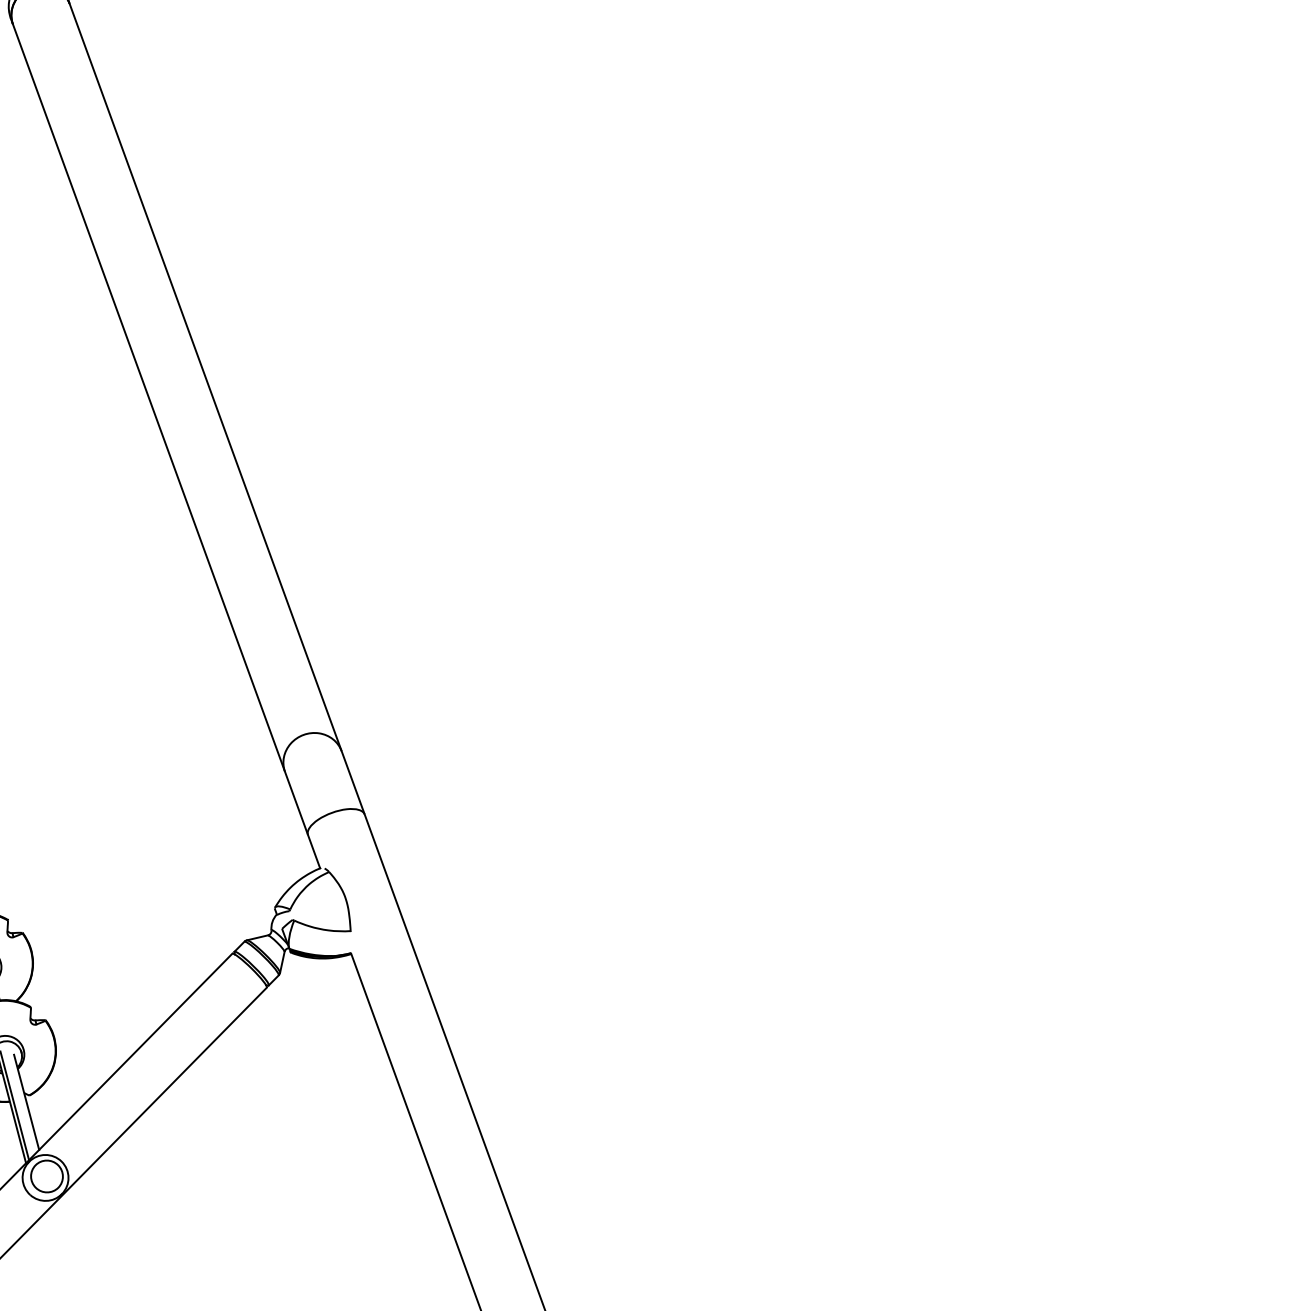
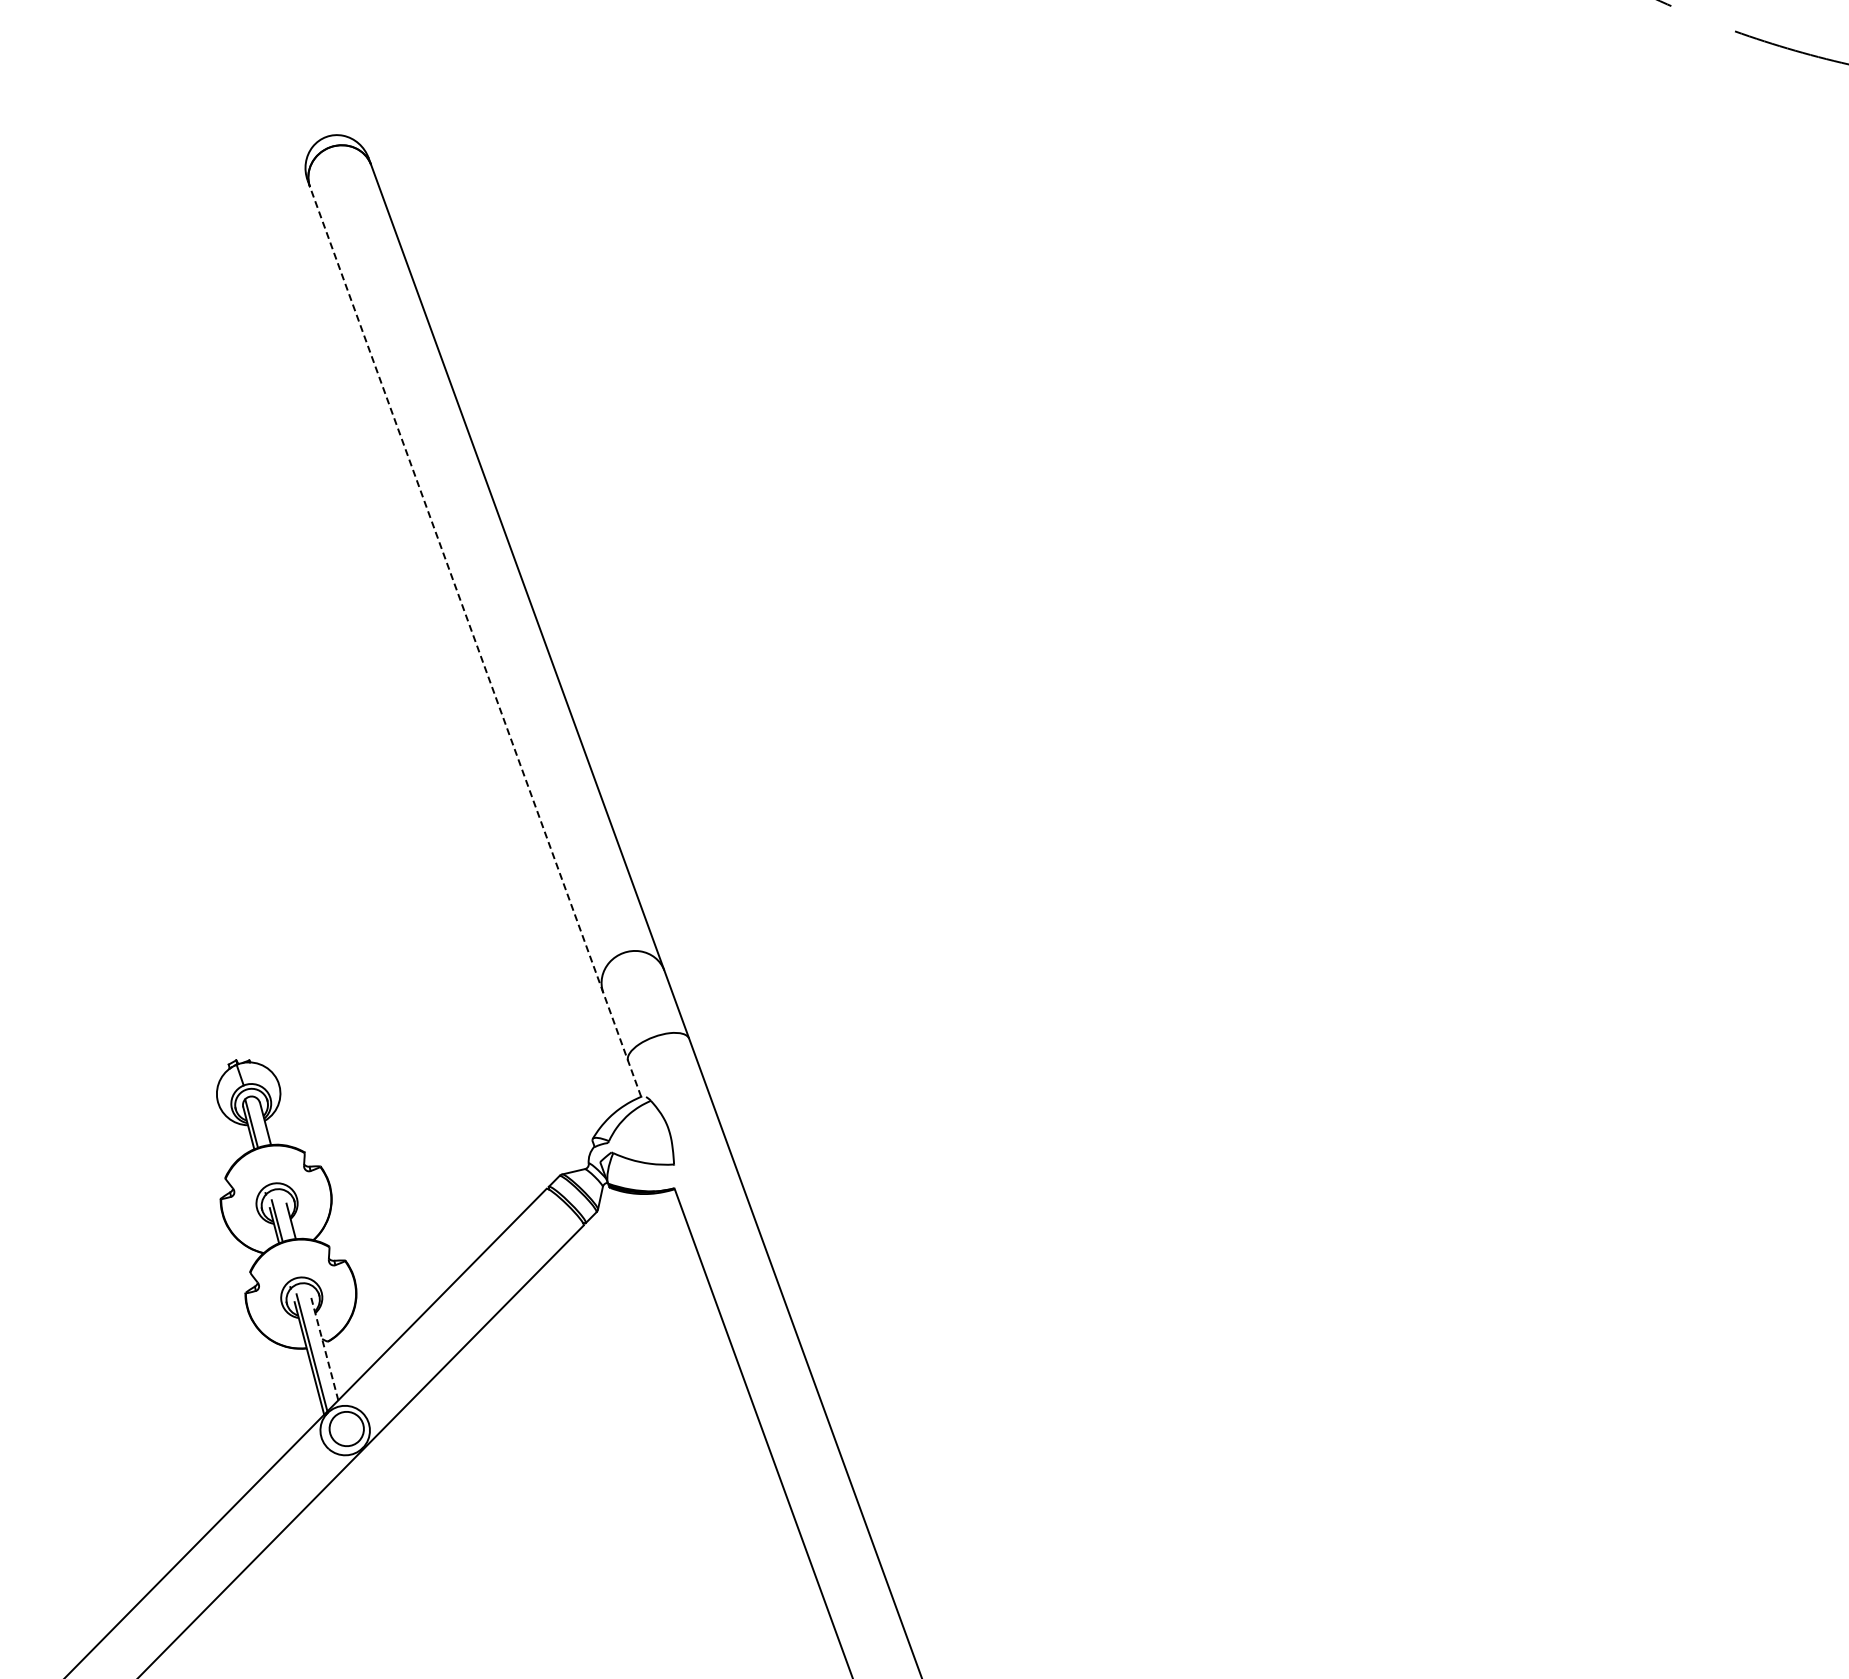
line: (165, 443) -> (474, 638), solid -> dashed
line: (26, 1101) -> (324, 1348), solid -> dashed

